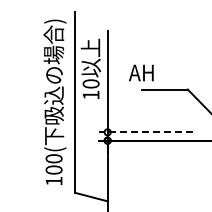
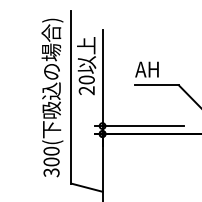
text: (141, 72) -> (147, 69), moved
text: (90, 94) -> (86, 90), 10 -> 20
line: (146, 132) -> (139, 126), dashed -> solid
text: (53, 181) -> (51, 172), 100( -> 300(

